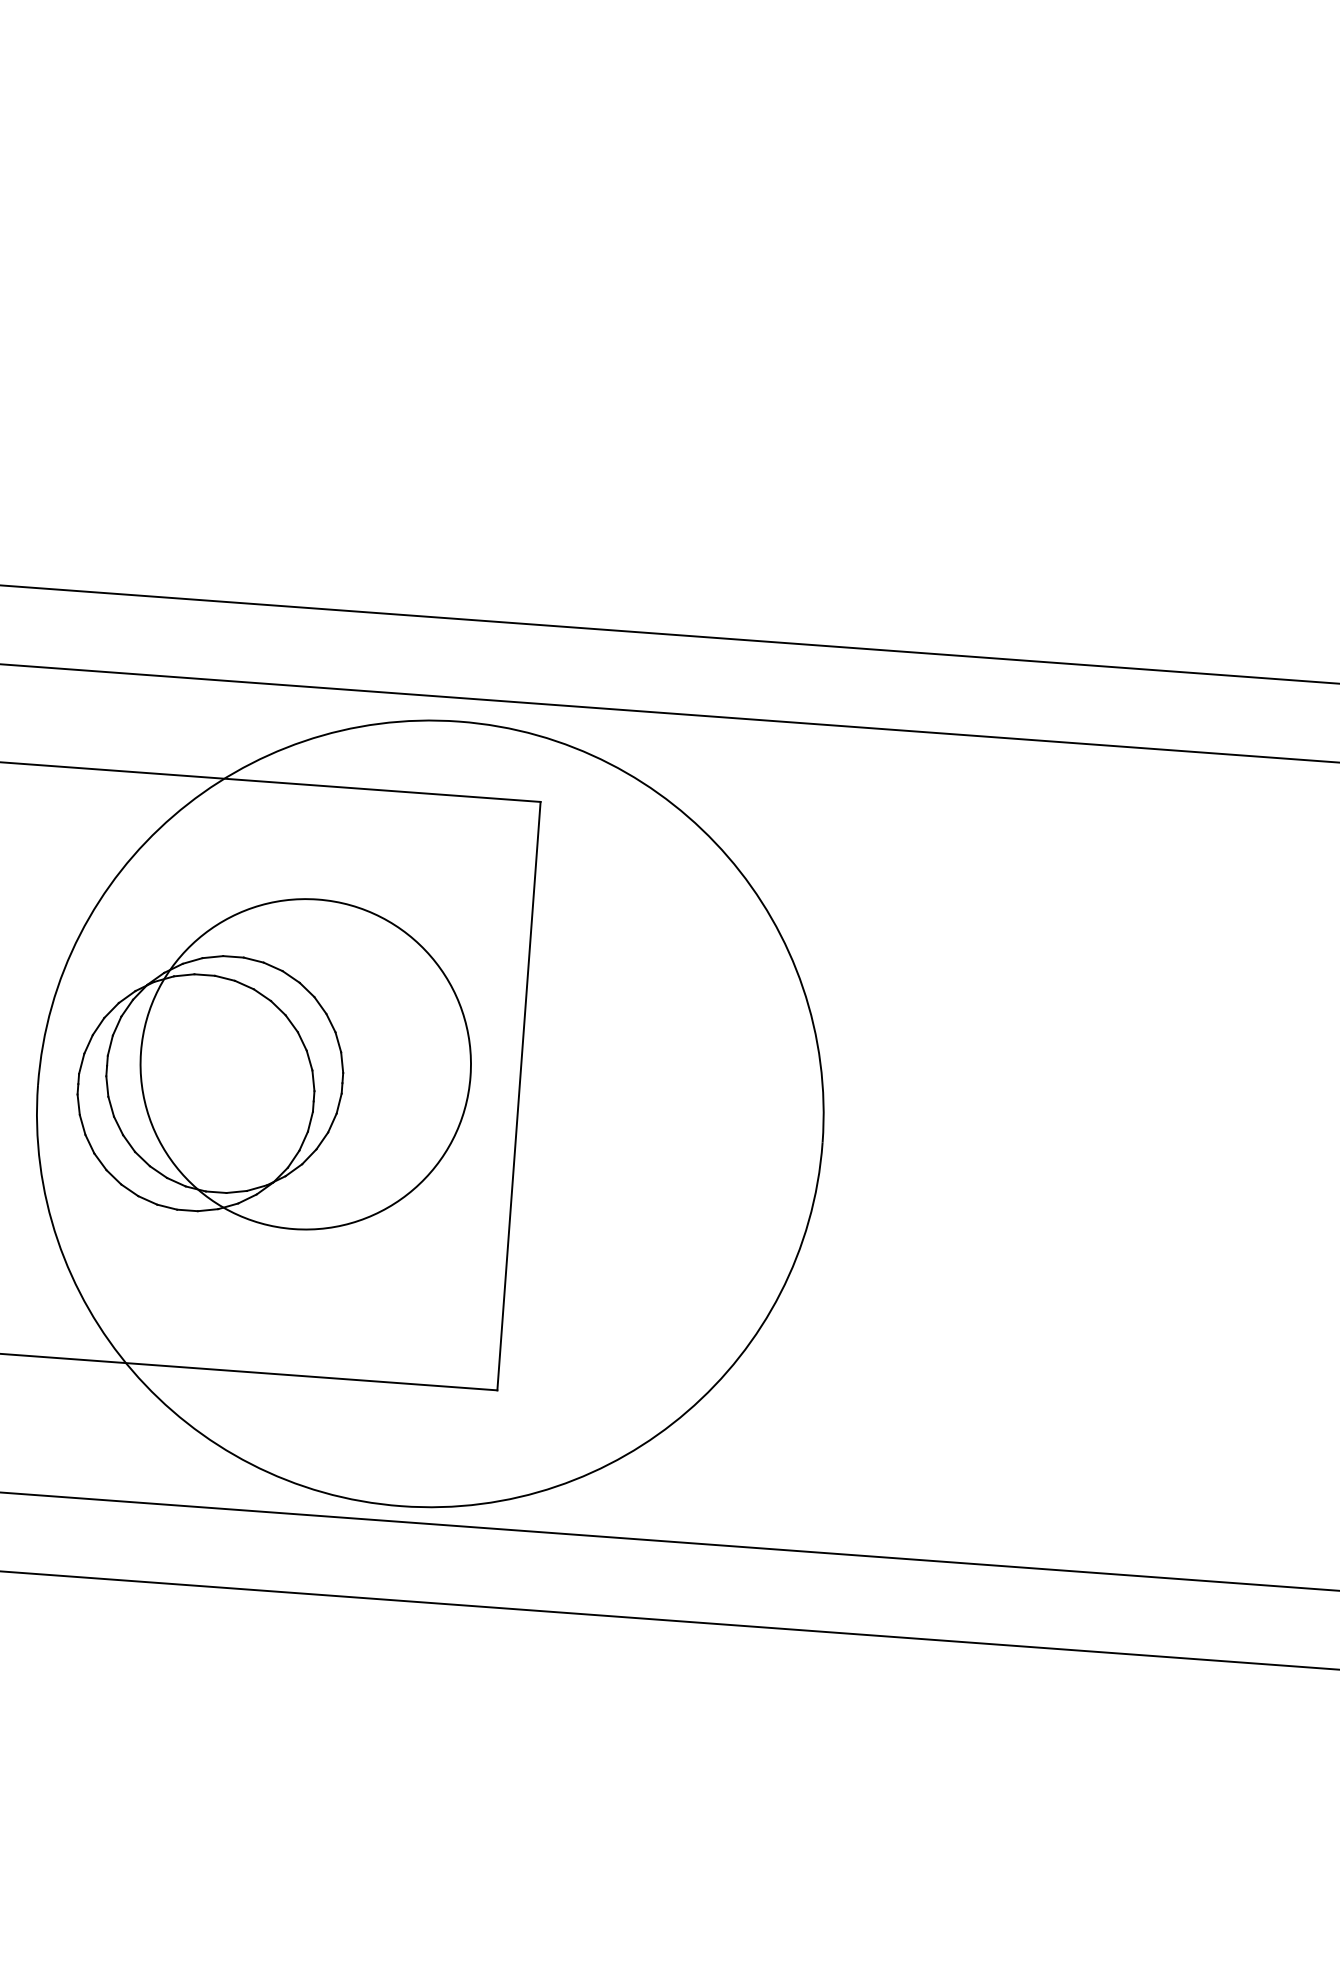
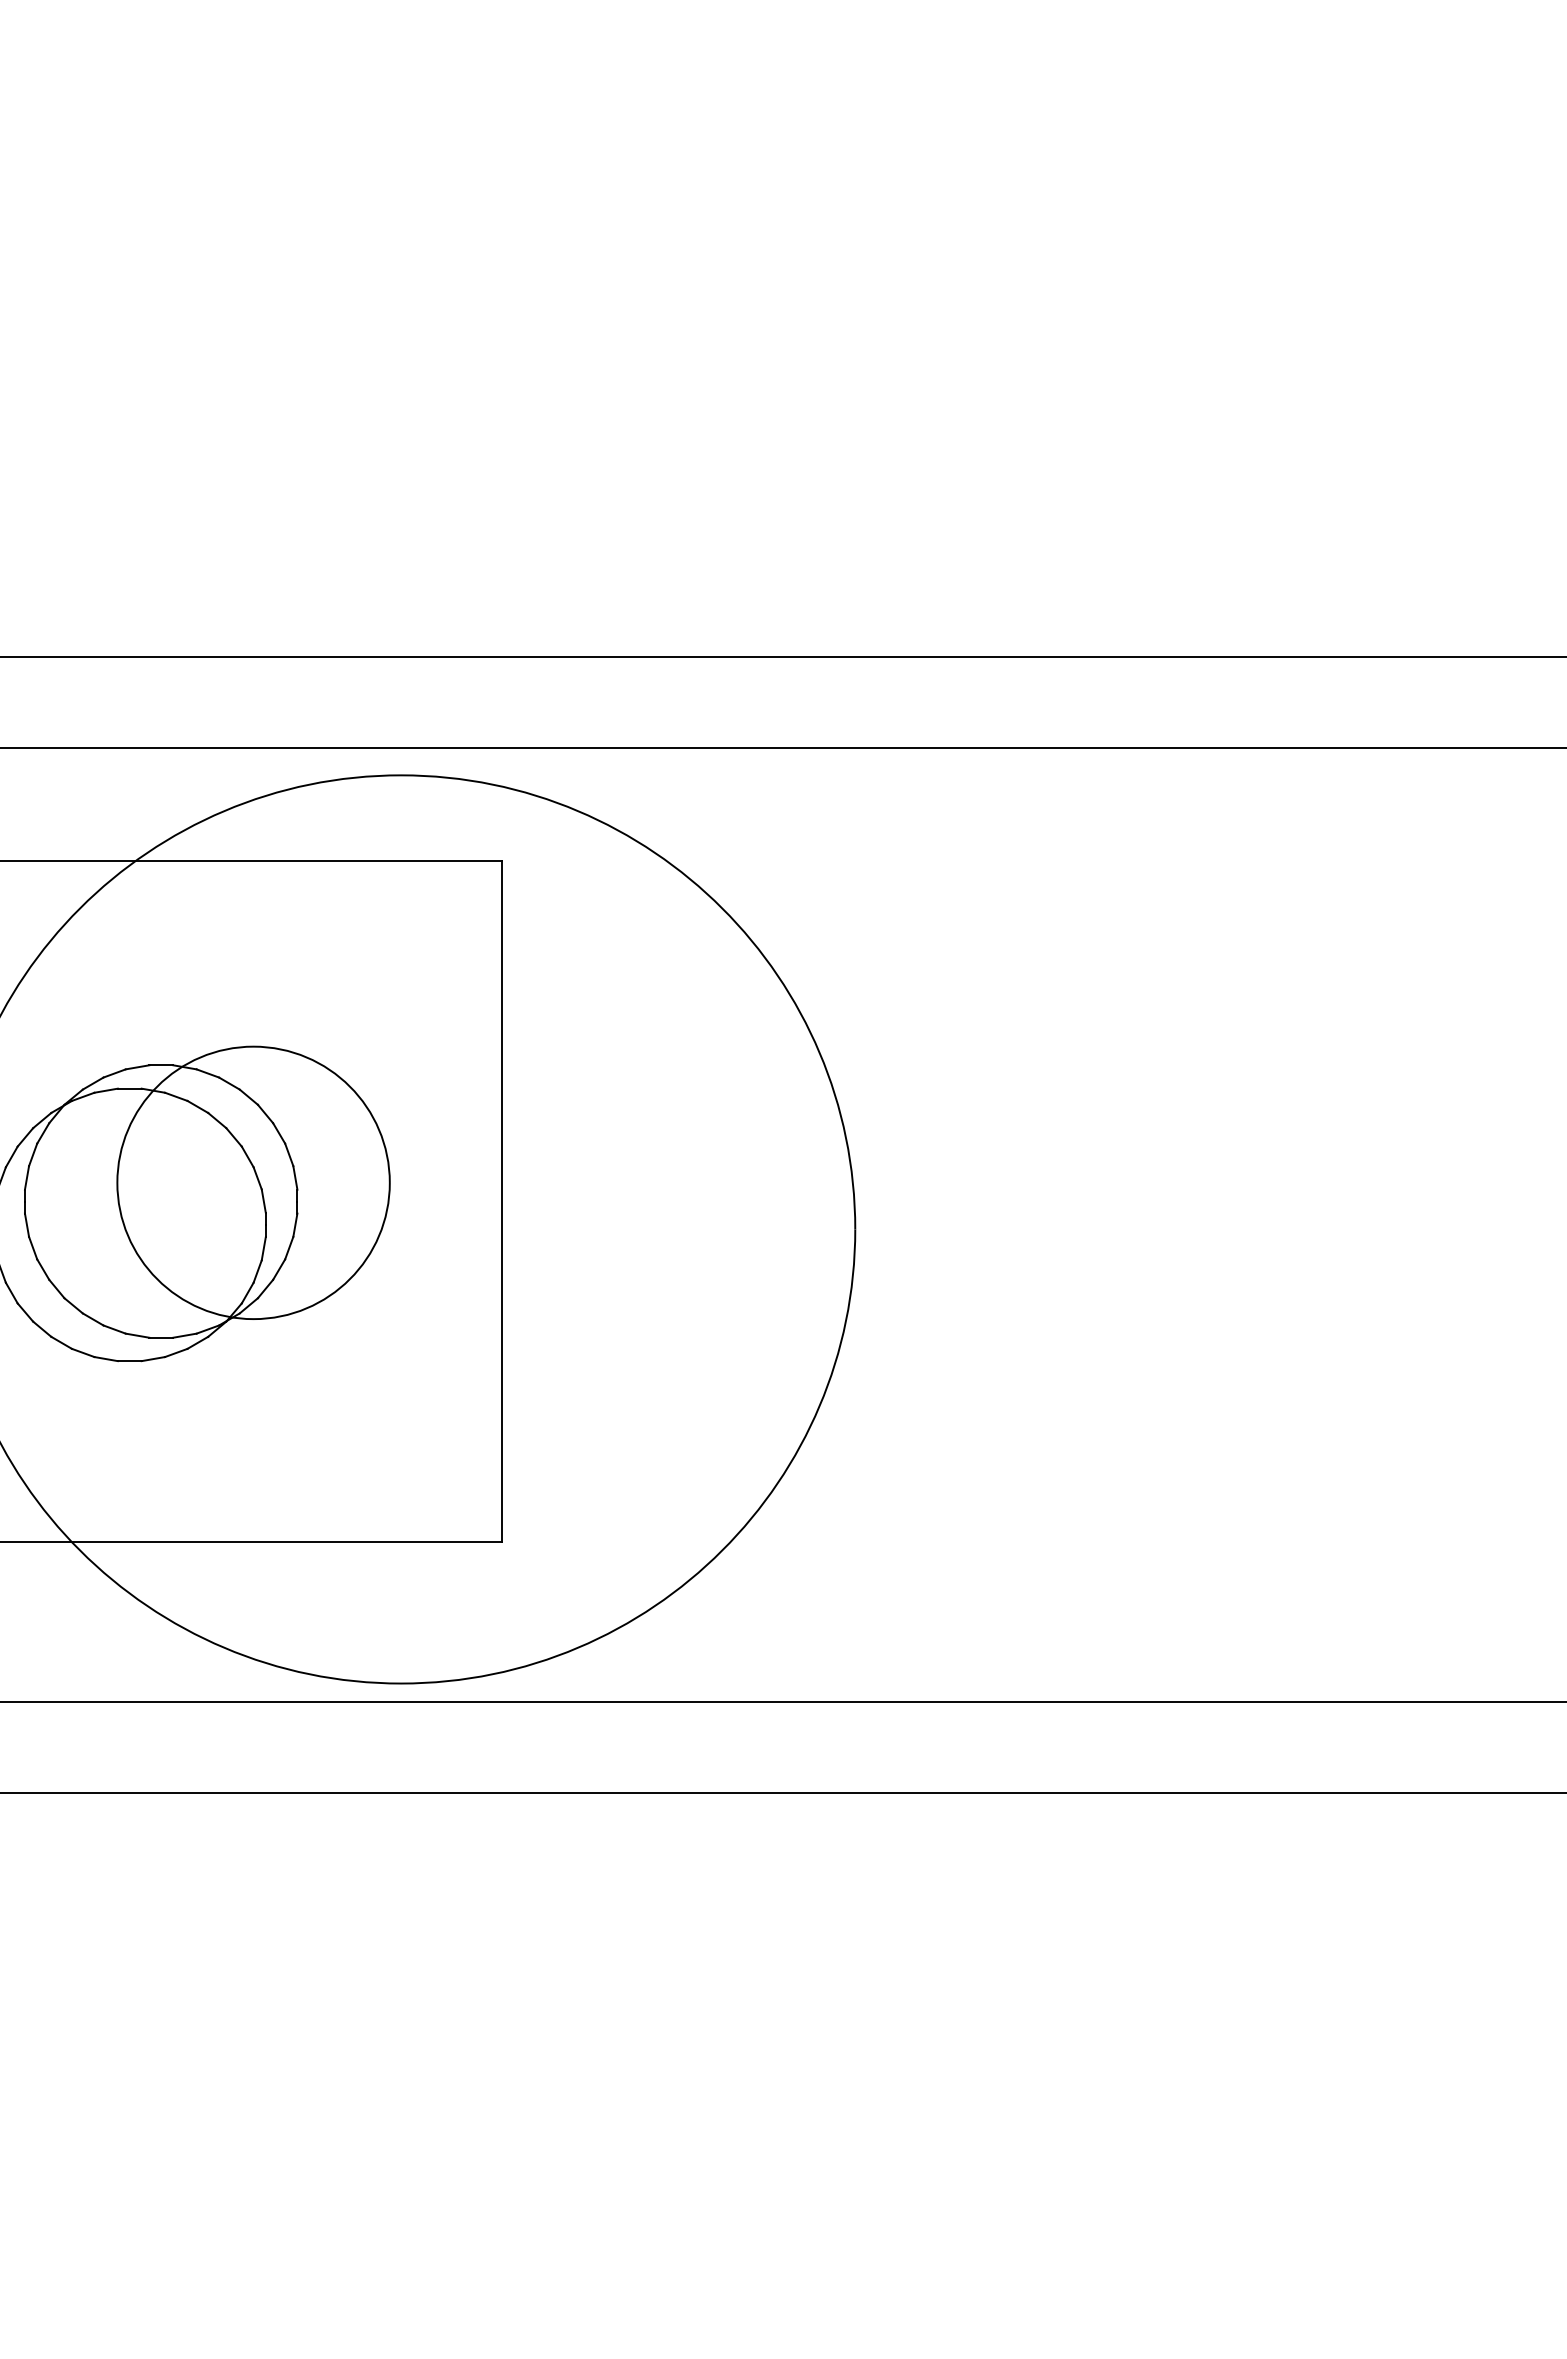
circle: (305, 1063) -> (253, 1182), size x0.71

